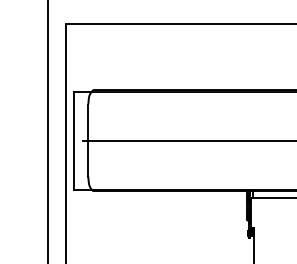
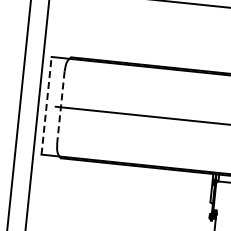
line: (73, 140) -> (46, 105), solid -> dashed
line: (88, 140) -> (61, 107), solid -> dashed

